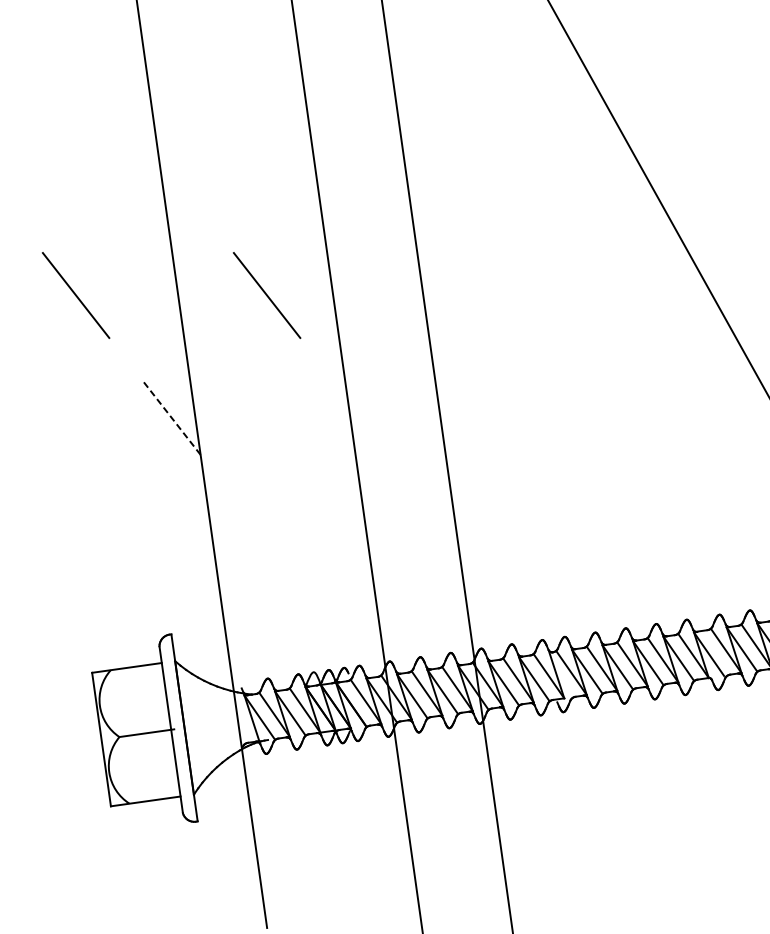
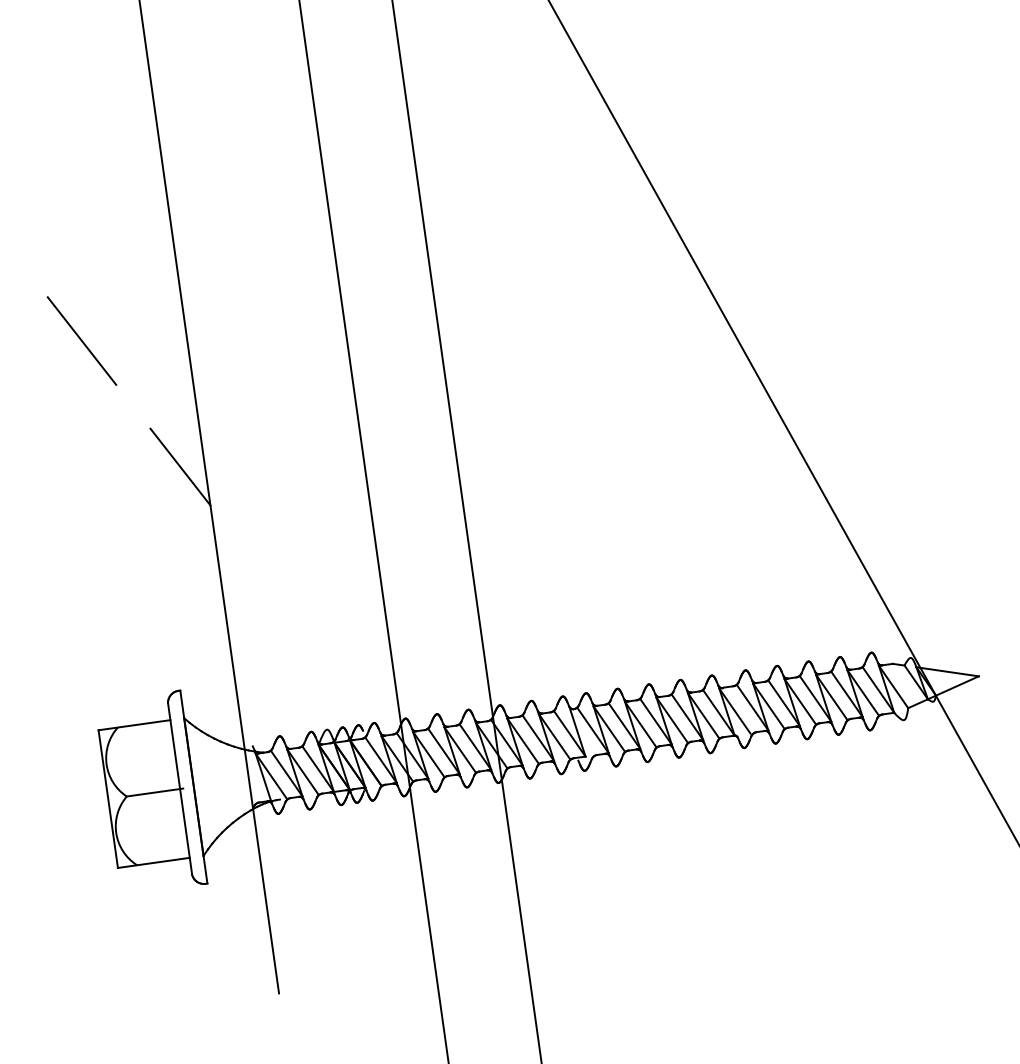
line: (266, 294) -> (278, 340), removed
line: (171, 418) -> (180, 467), dashed -> solid

